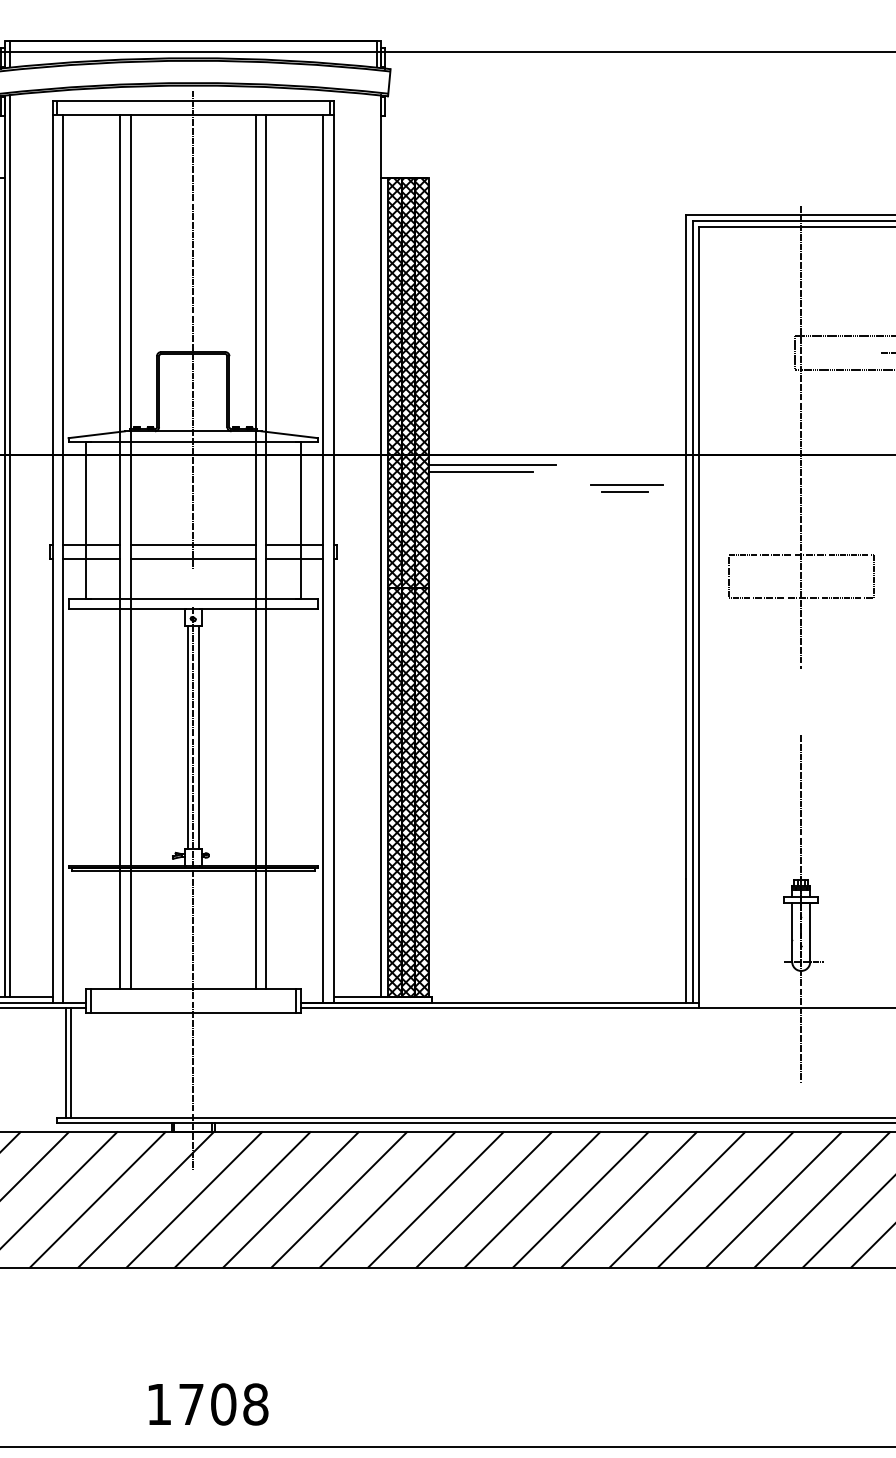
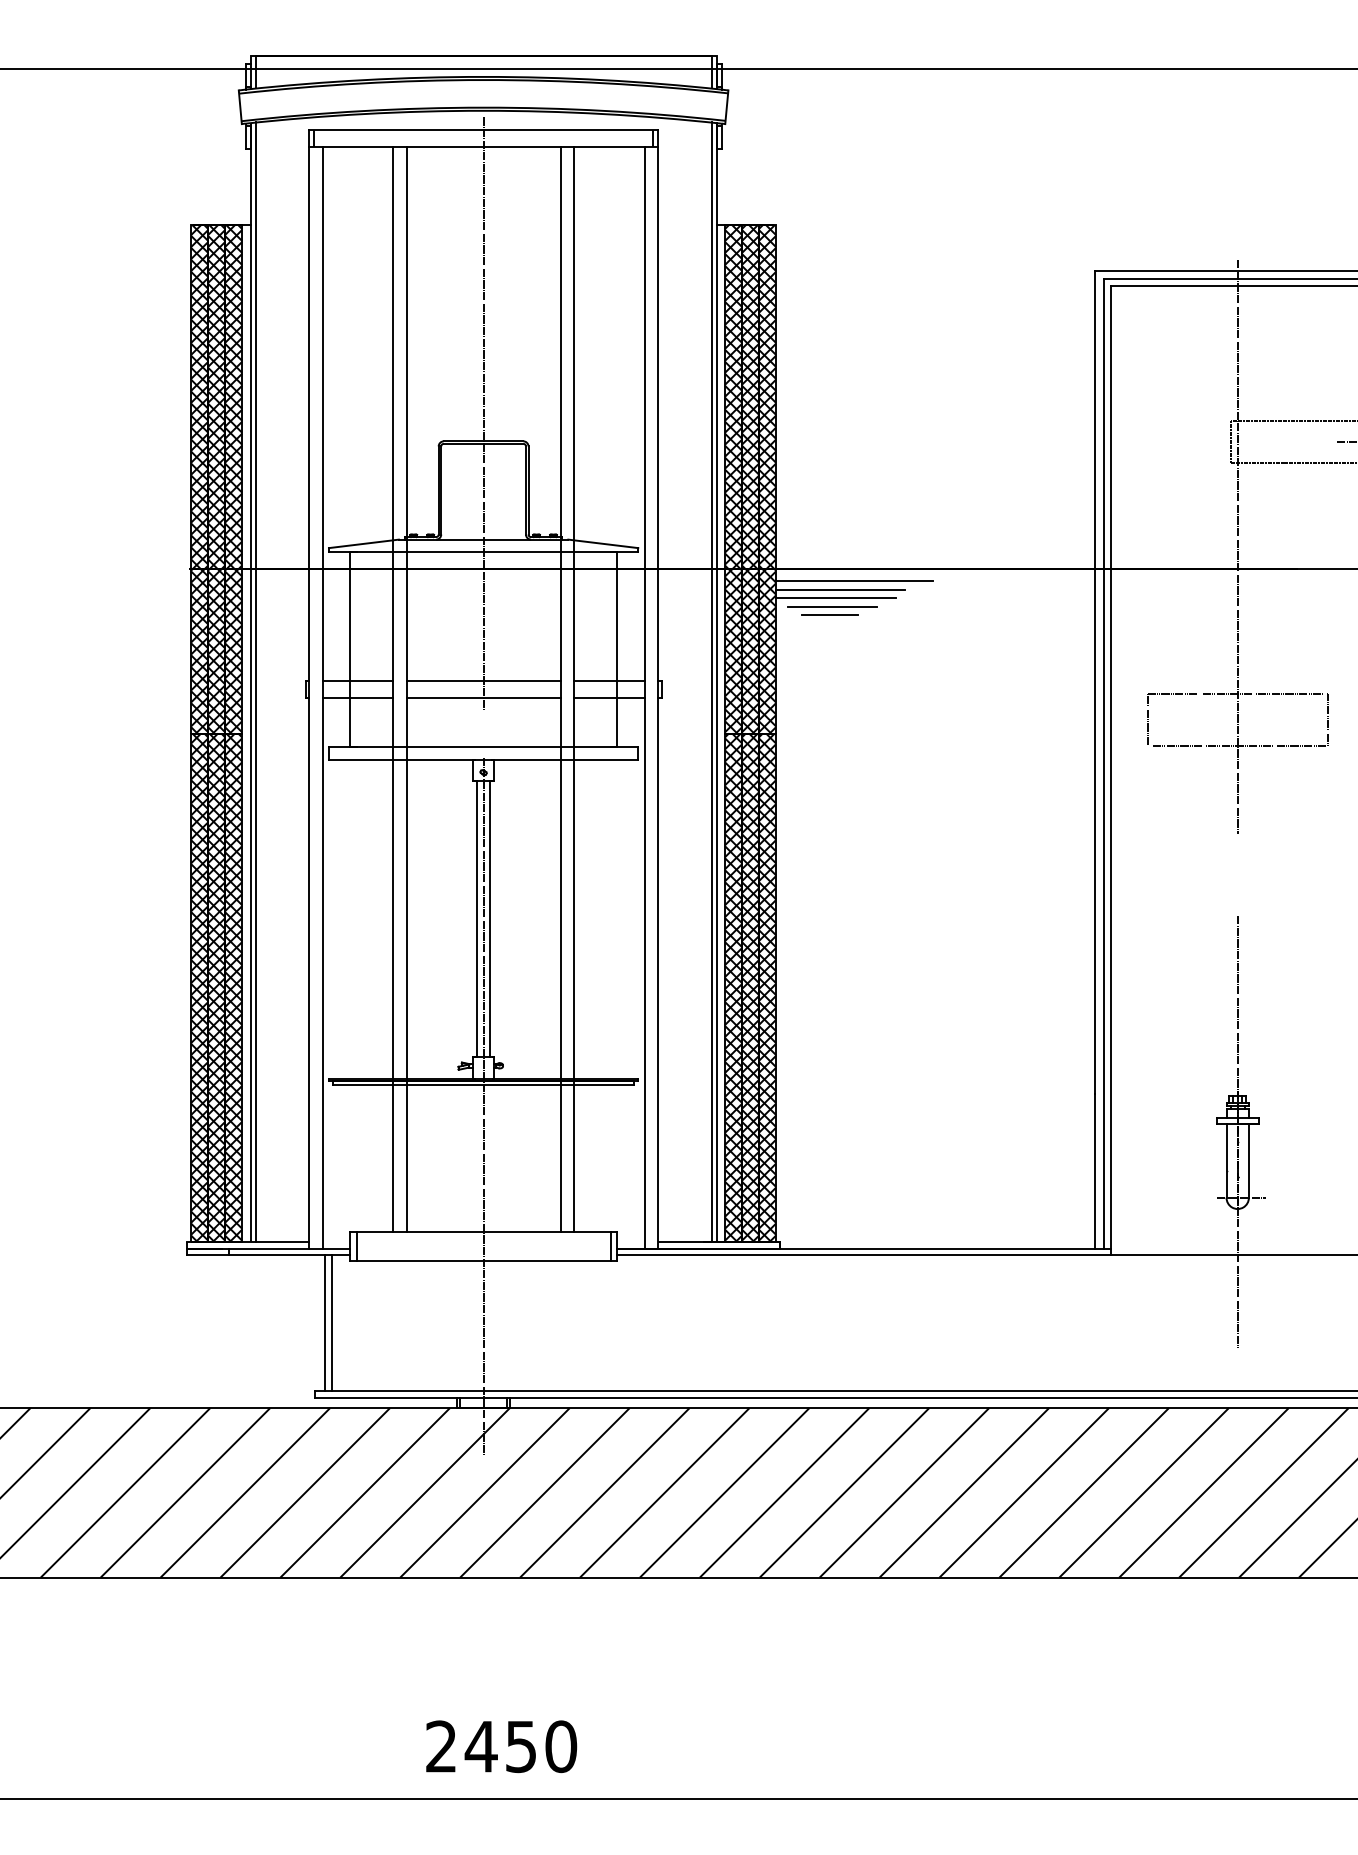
line: (476, 478) -> (835, 598), added
part: (626, 488) -> (832, 610), moved
line: (376, 545) -> (711, 681), added
text: (207, 1404) -> (501, 1746), 1708 -> 2450

